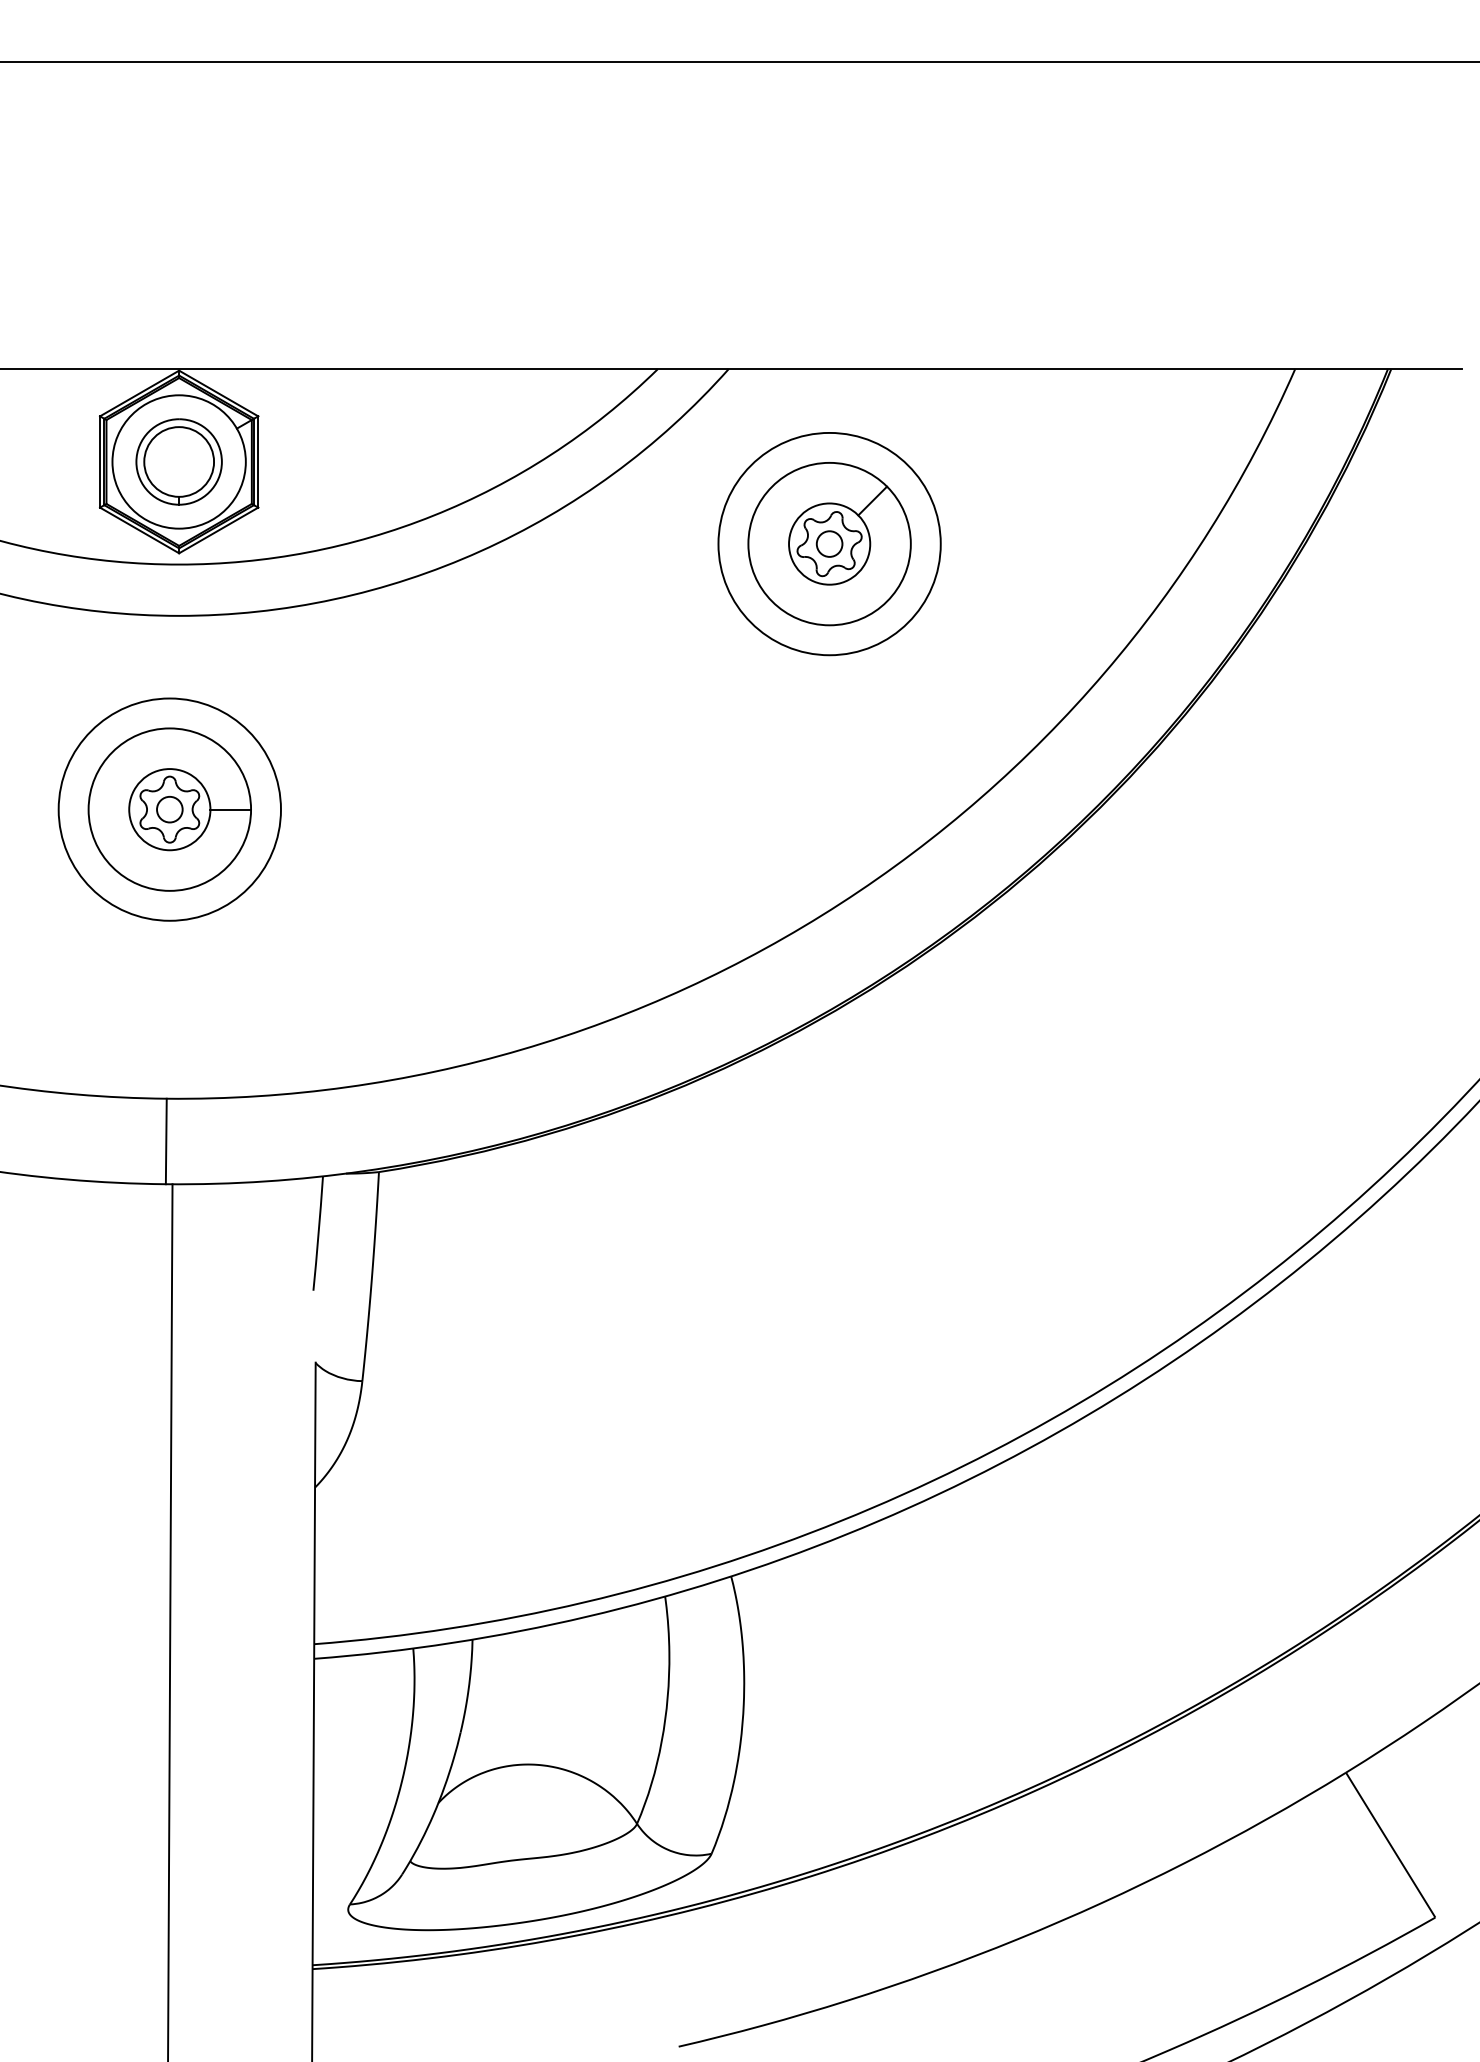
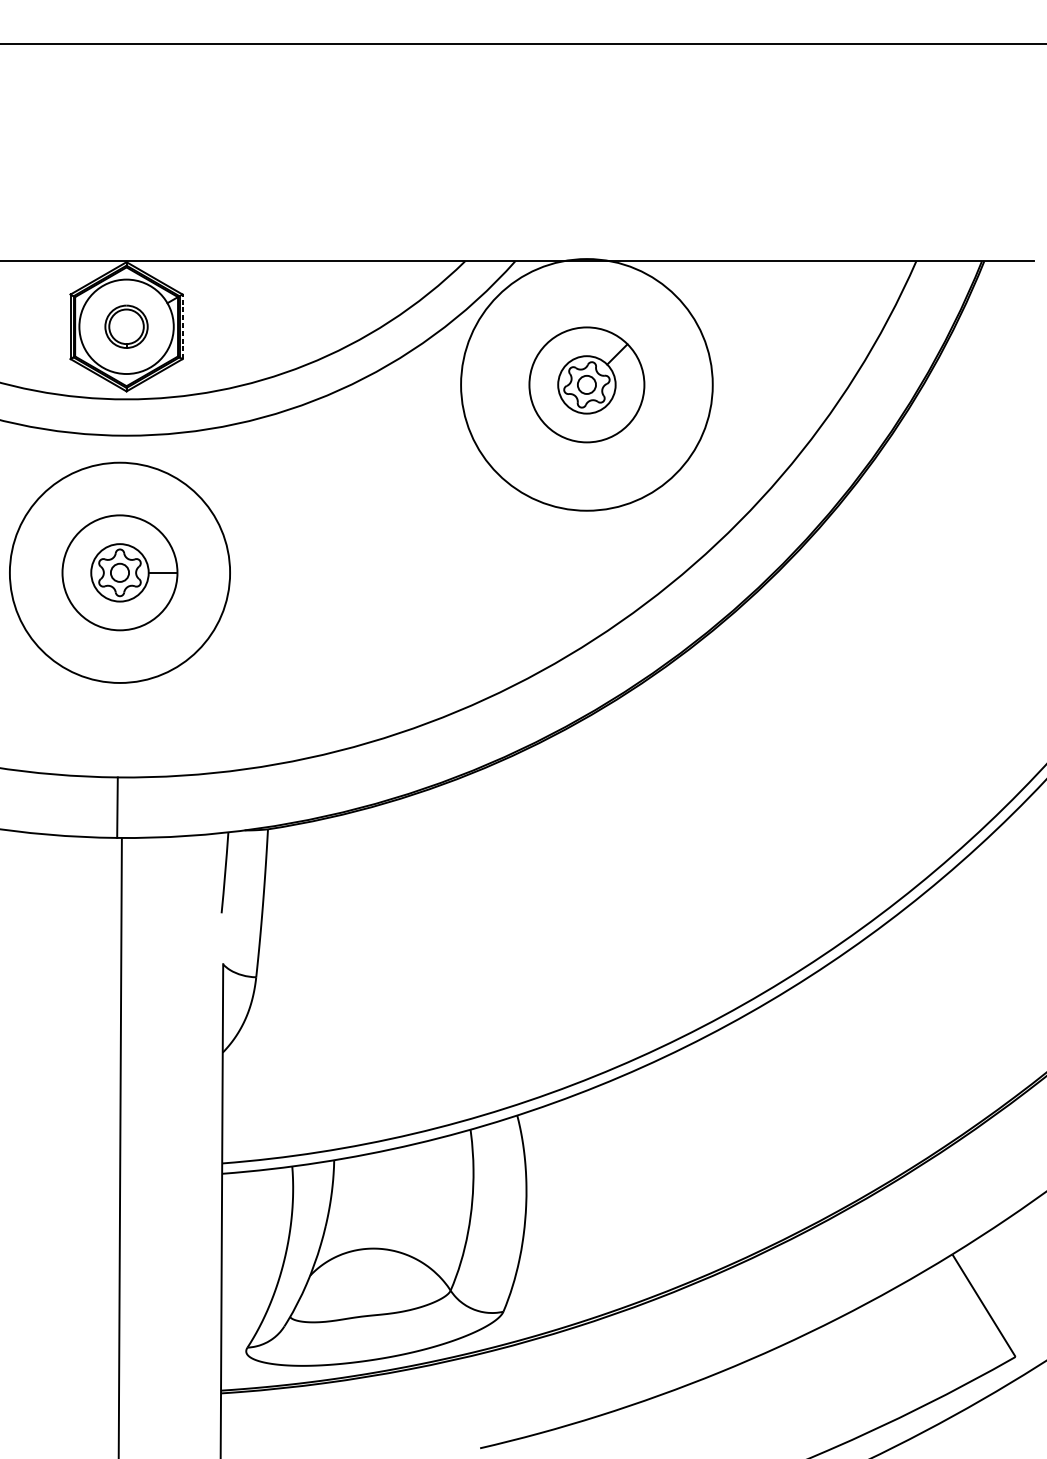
part: (178, 461) -> (126, 326), size x0.7
line: (258, 461) -> (182, 326), solid -> dashed
circle: (829, 543) -> (586, 384), size x1.6
circle: (169, 809) -> (119, 572), size x1.4

